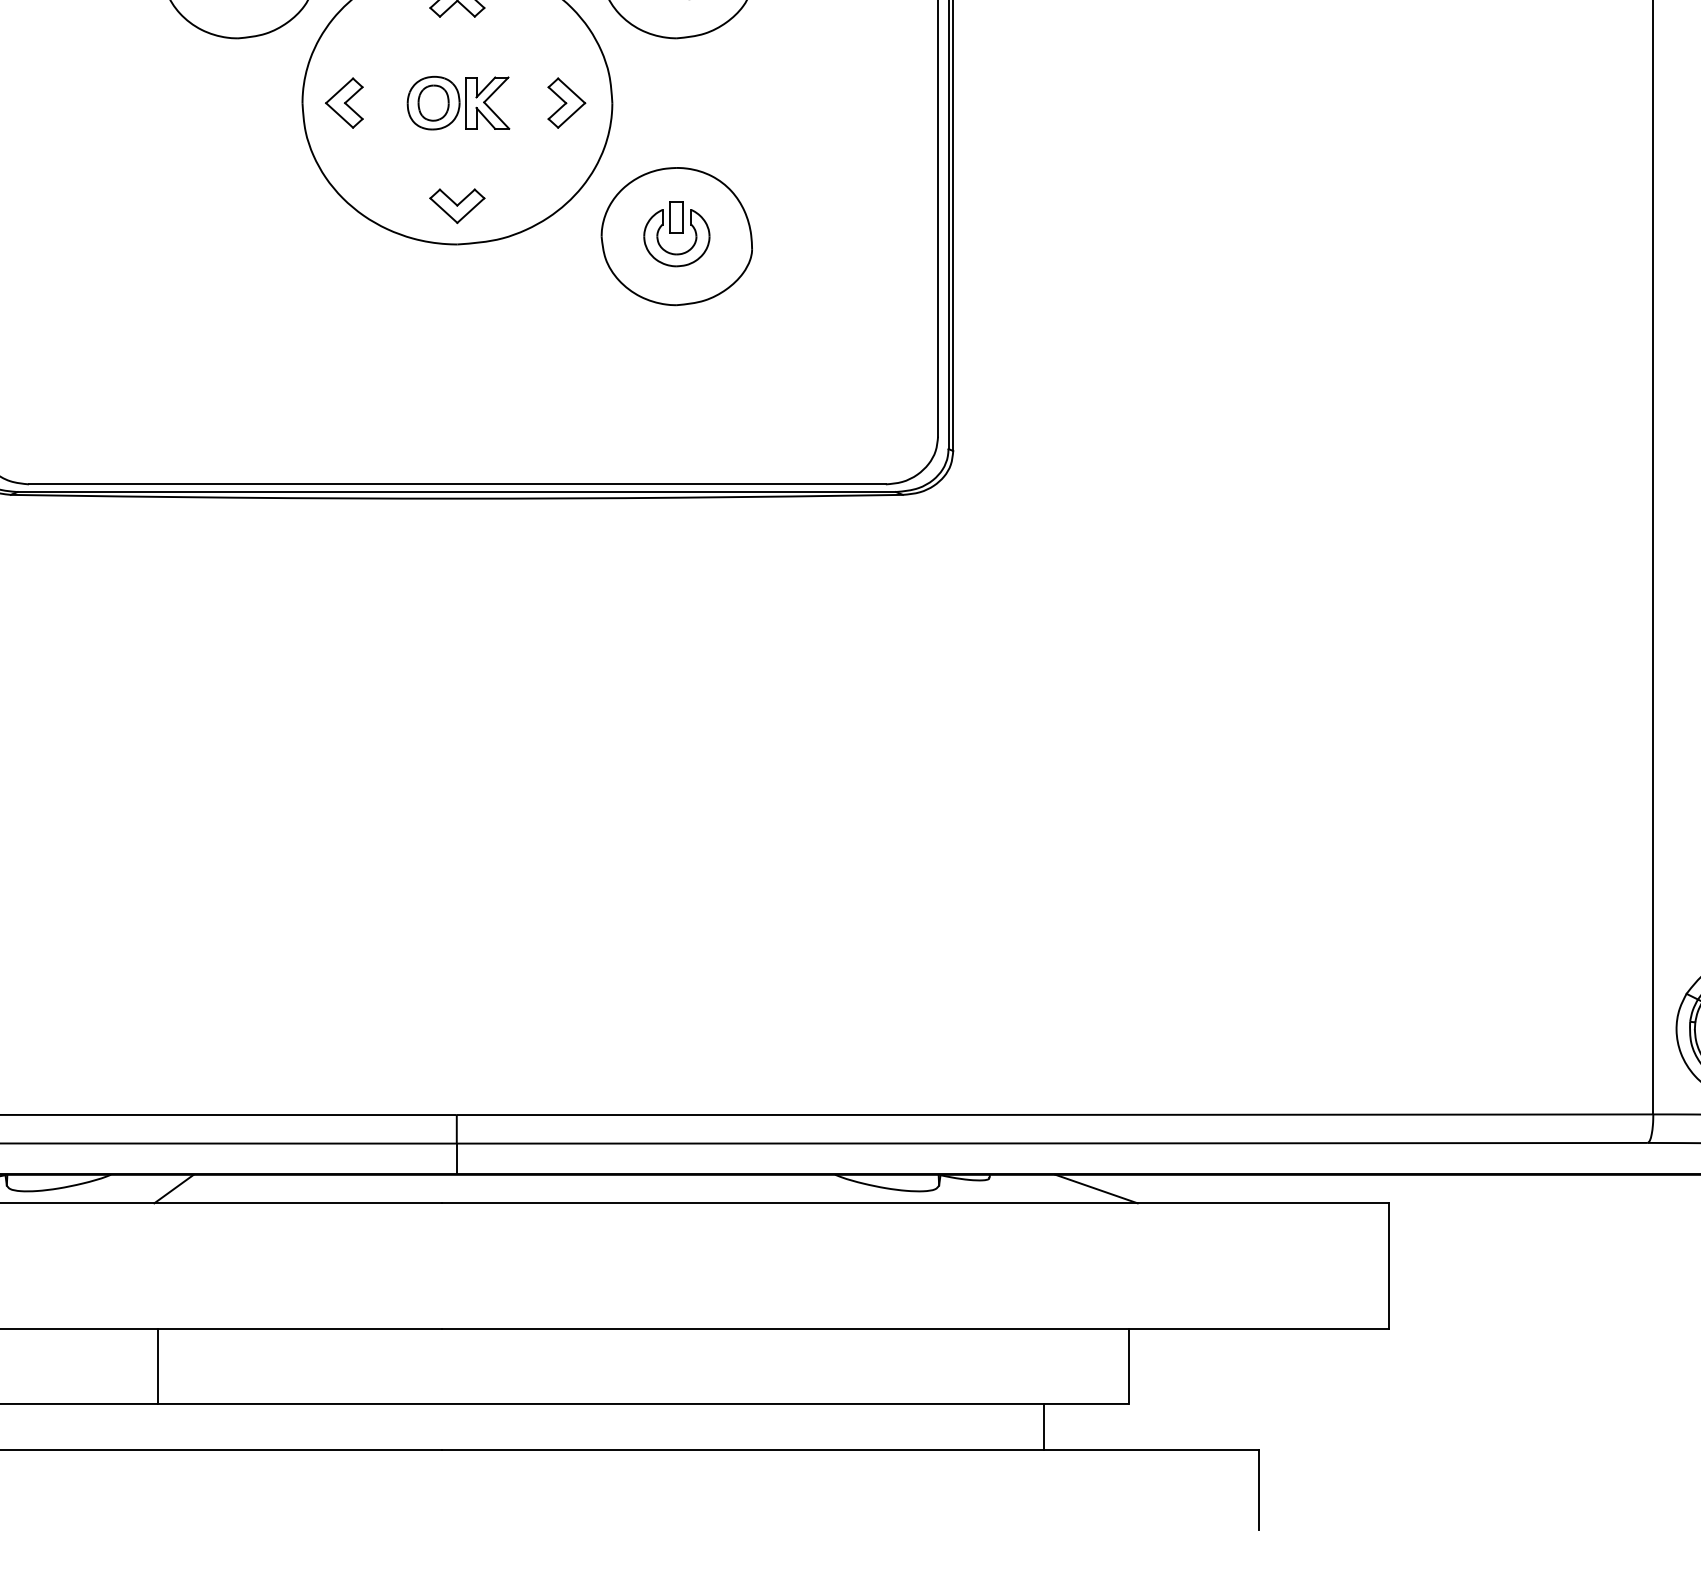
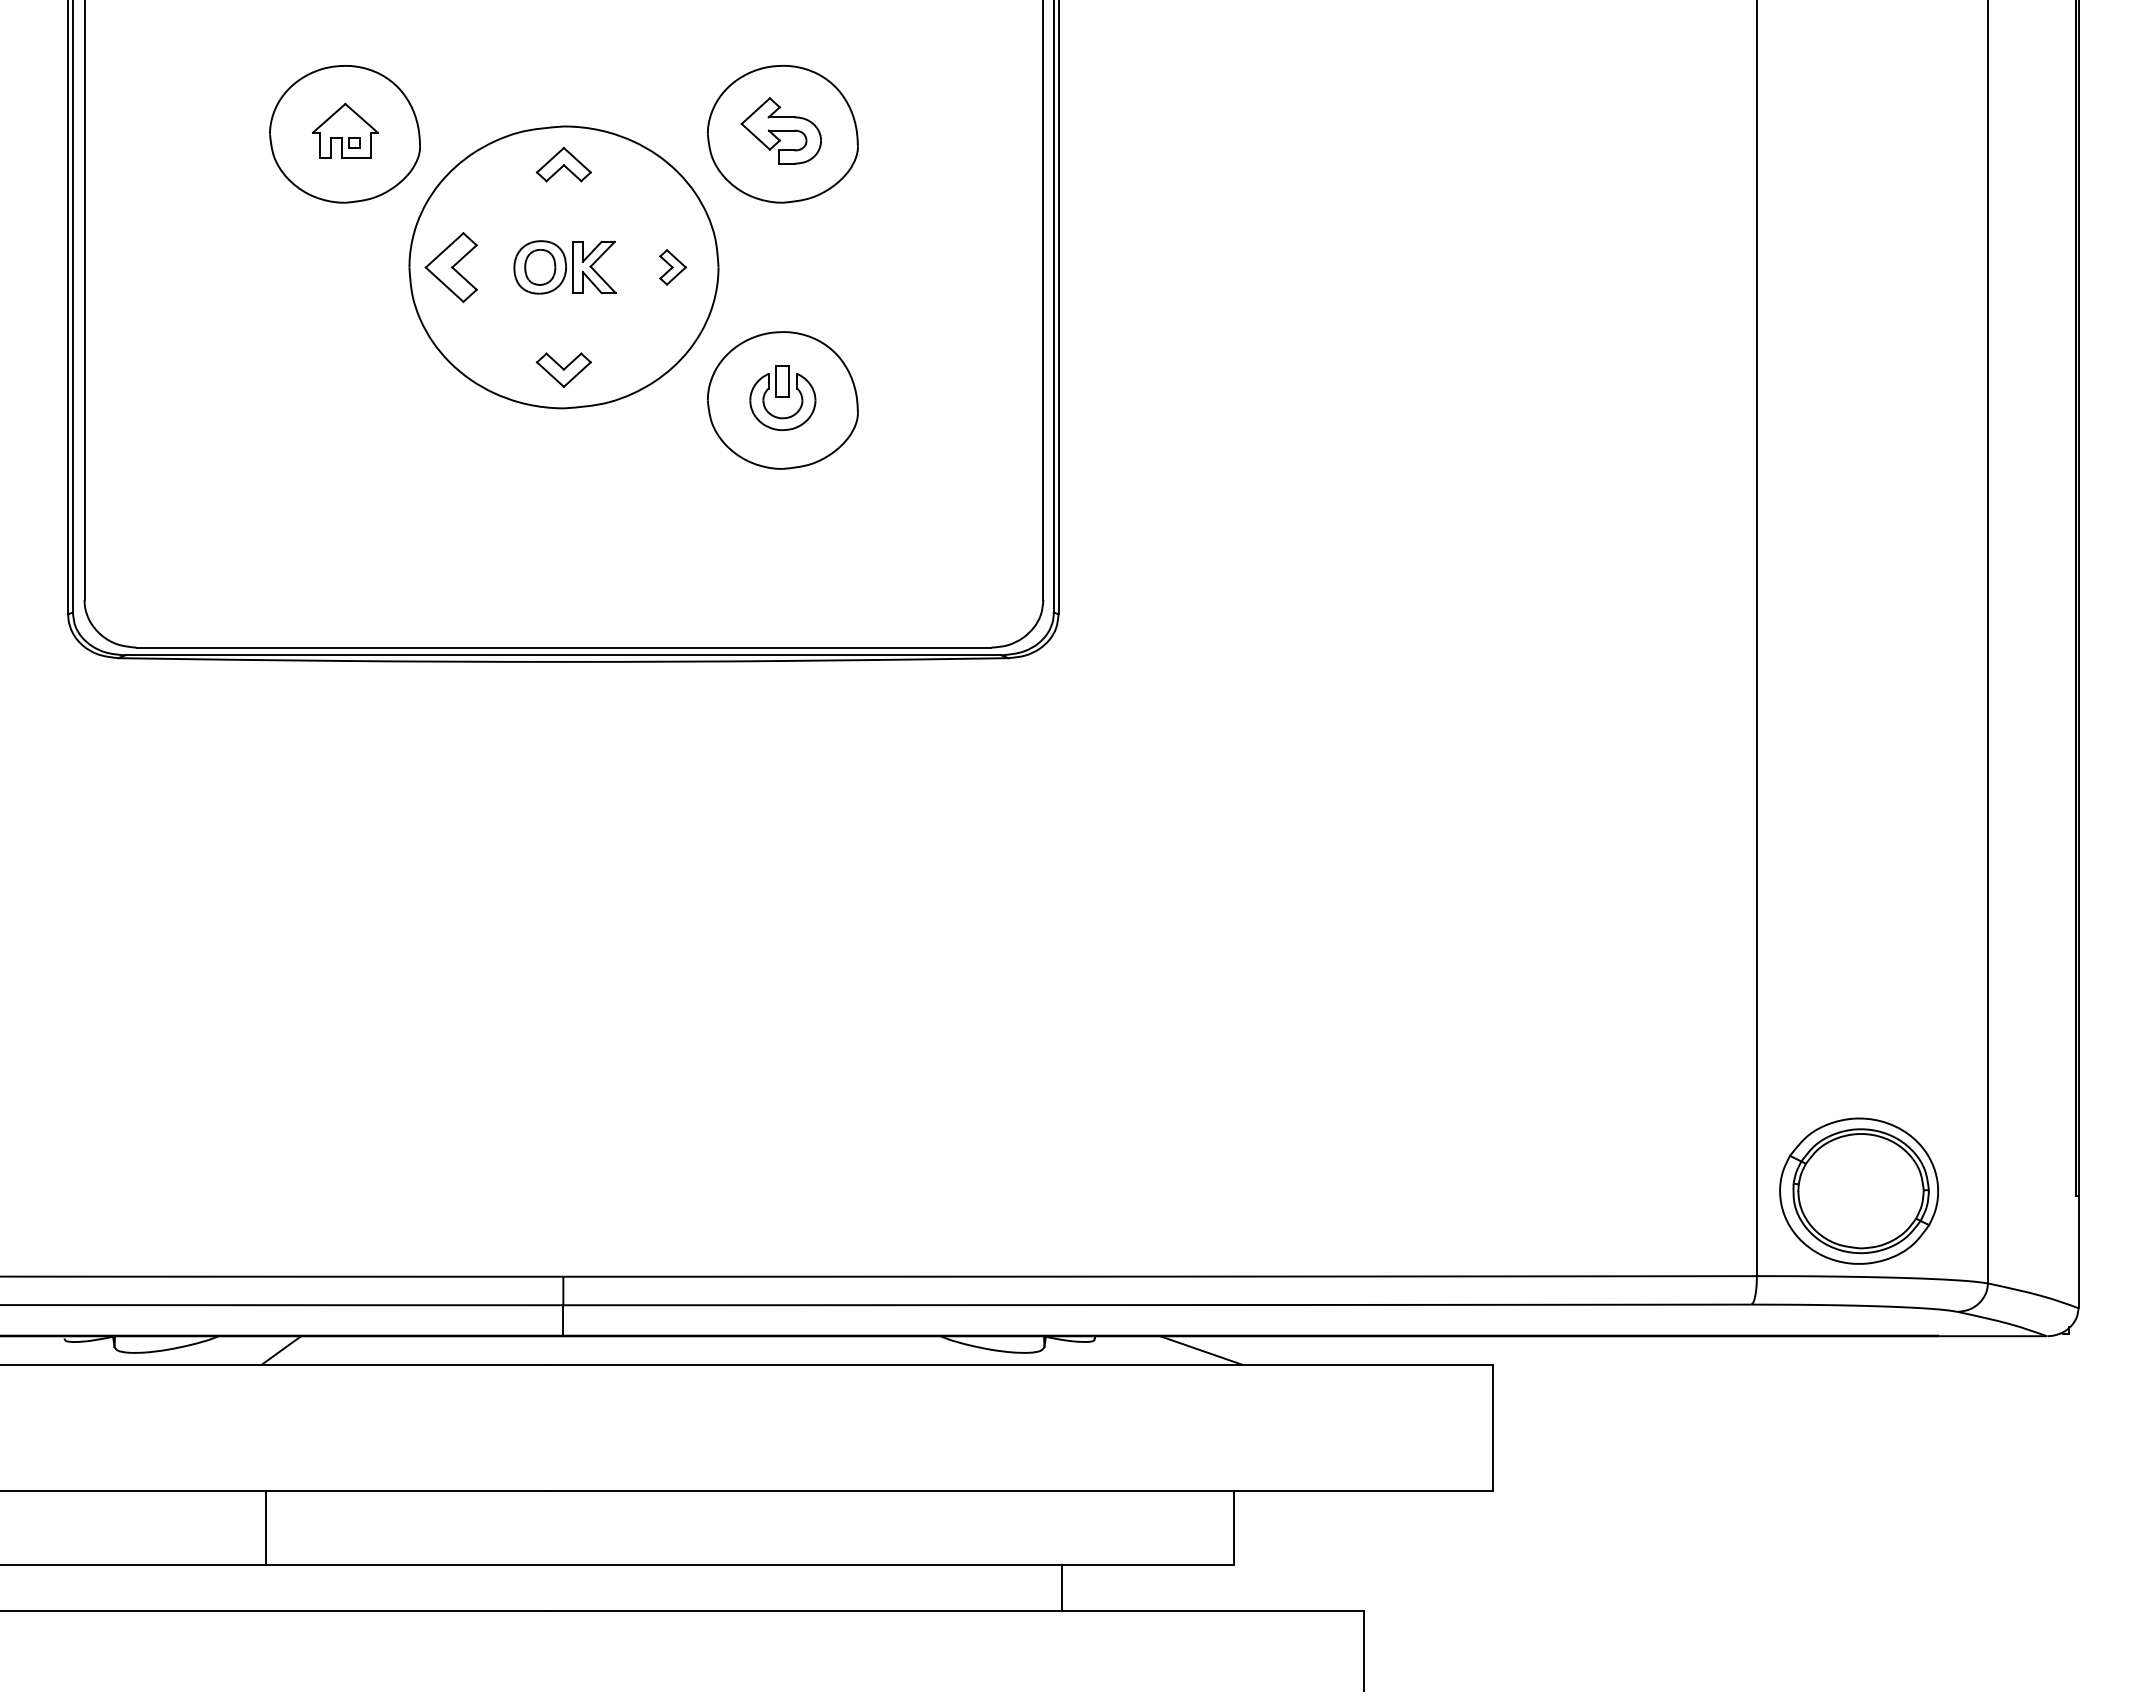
part: (343, 102) -> (450, 266), size x1.4
part: (566, 103) -> (672, 267), size x0.7
line: (1044, 1426) -> (1062, 1587), moved

